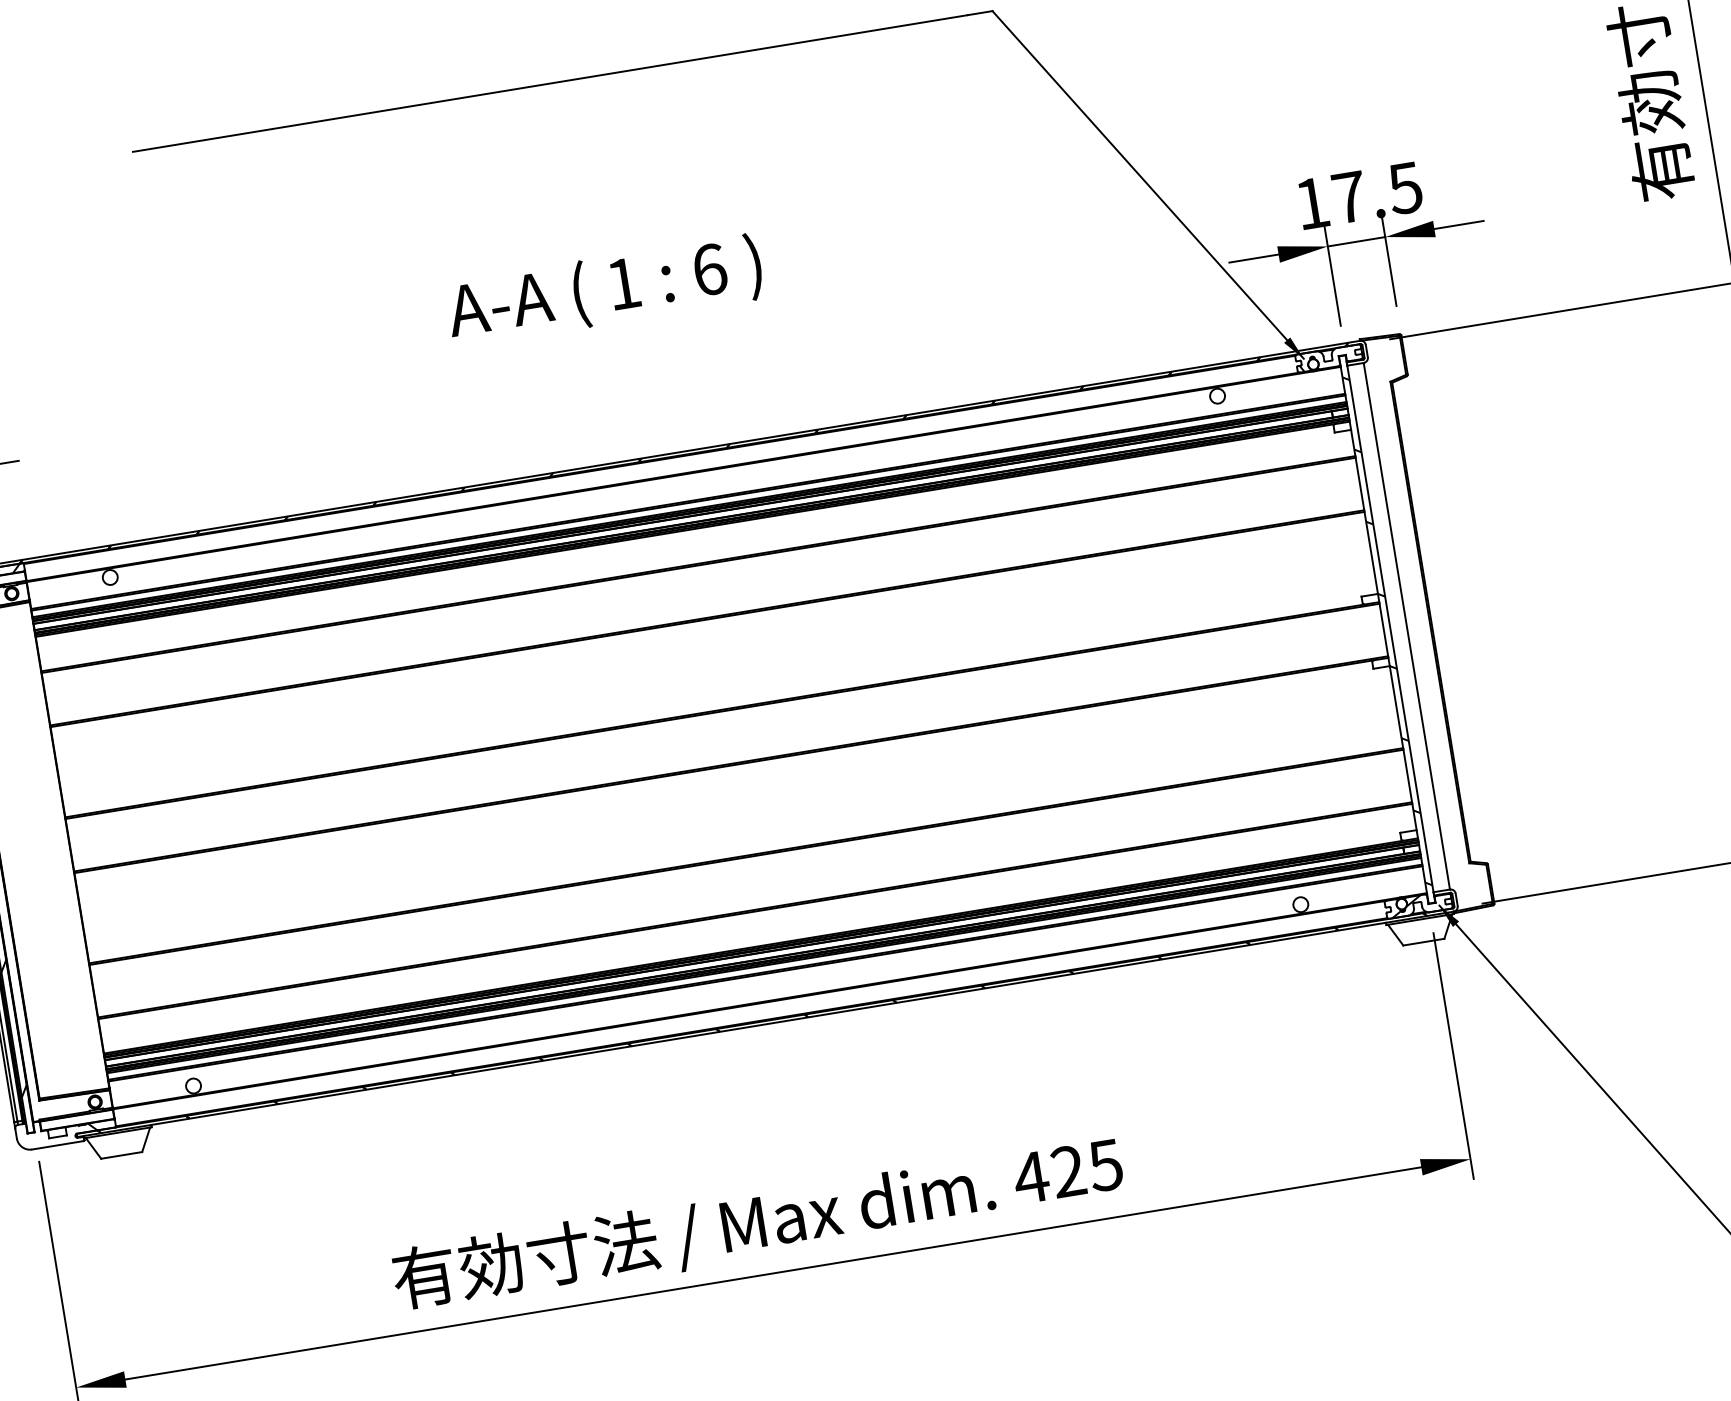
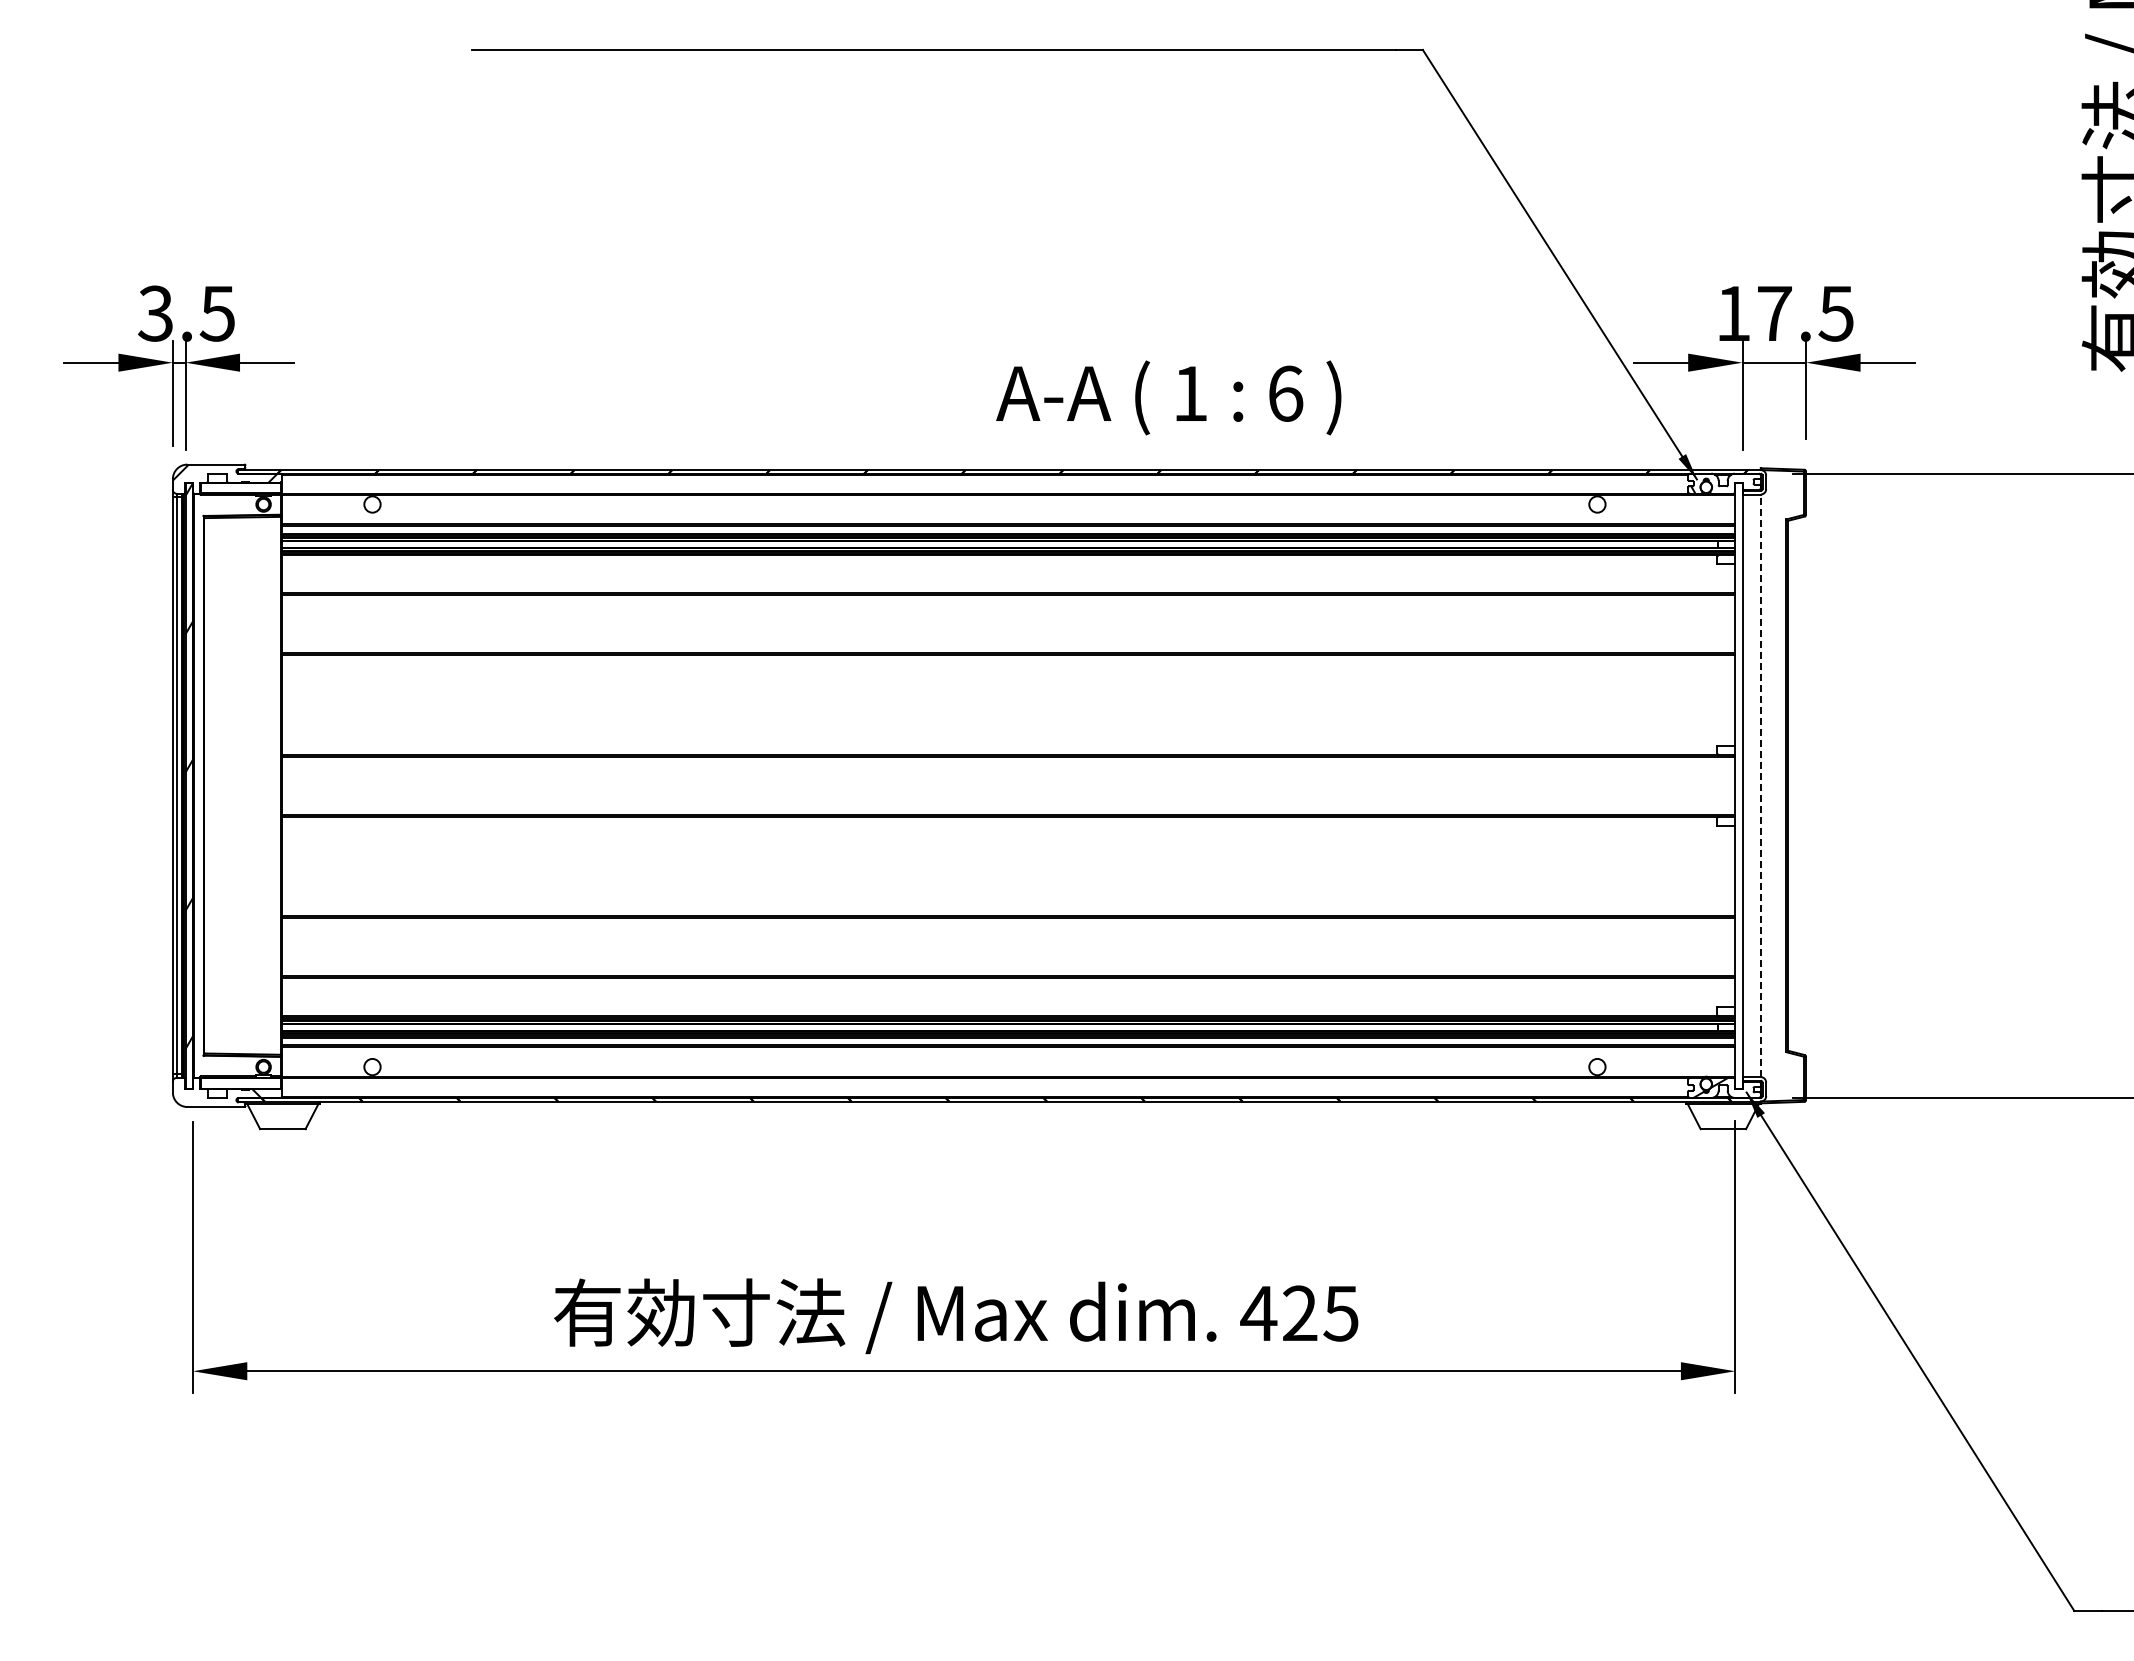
text: (604, 290) -> (1168, 397), moved
line: (1406, 626) -> (1760, 785), solid -> dashed
hatch: (1386, 631) -> (1738, 787), removed

